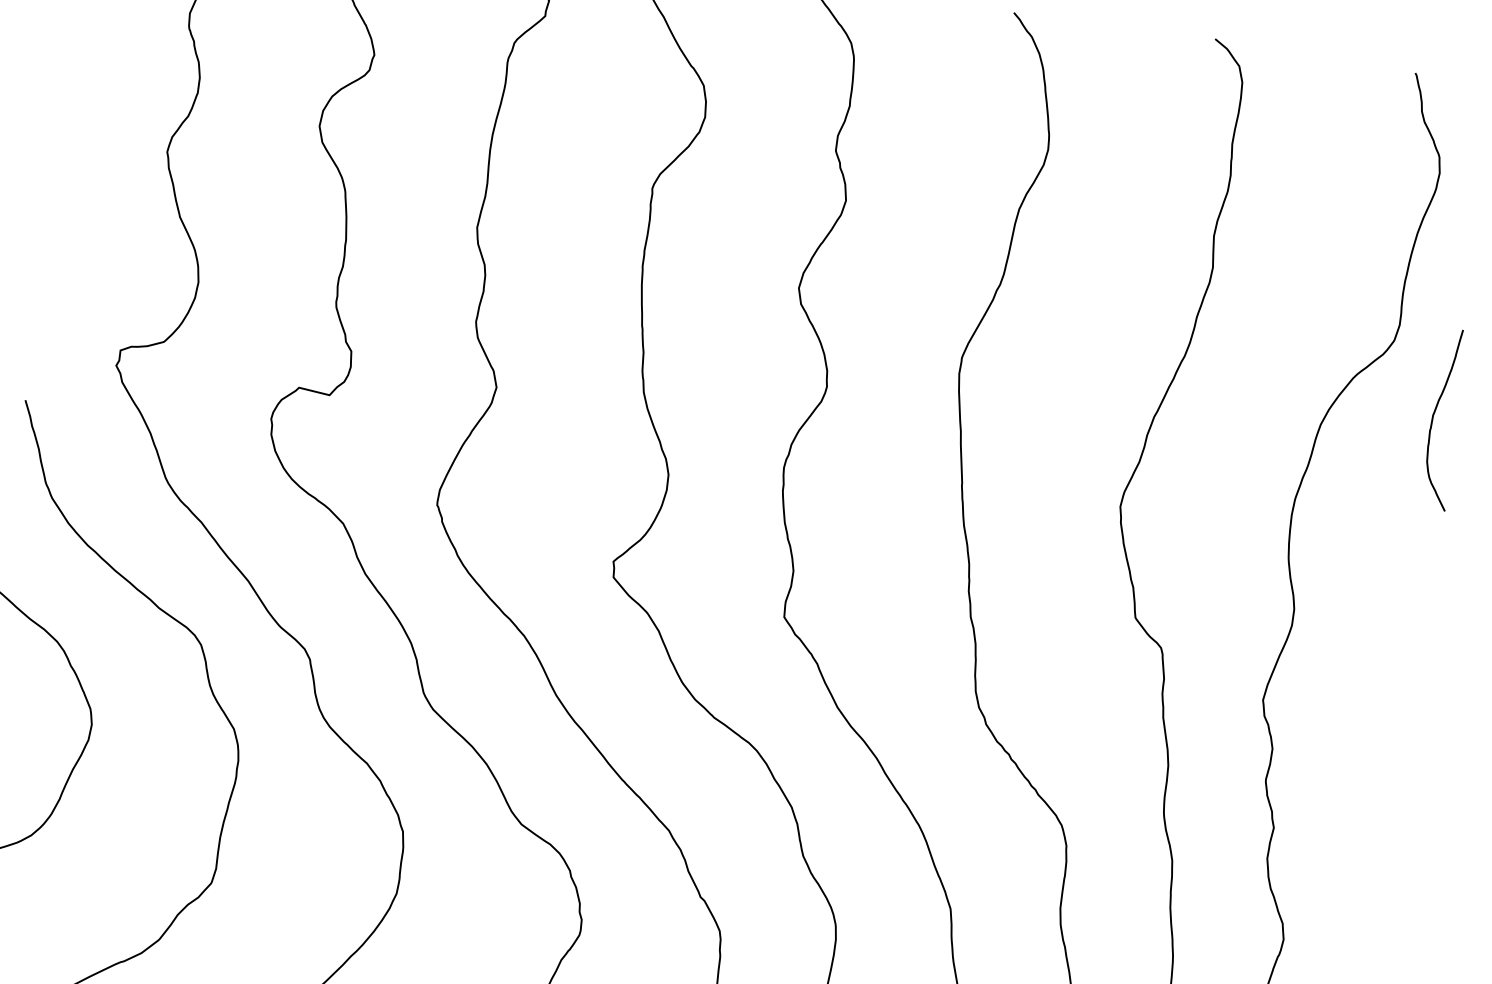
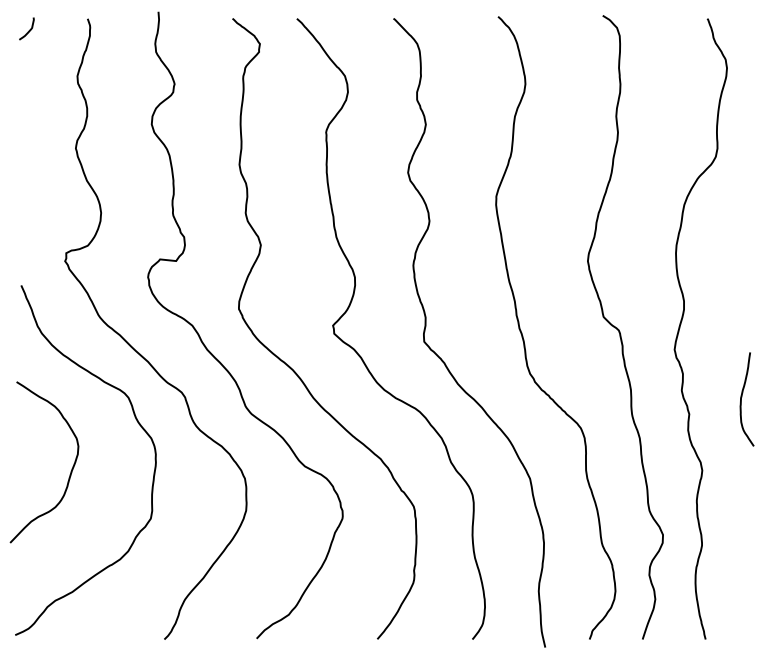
curve: (1436, 414) -> (742, 397), moved

